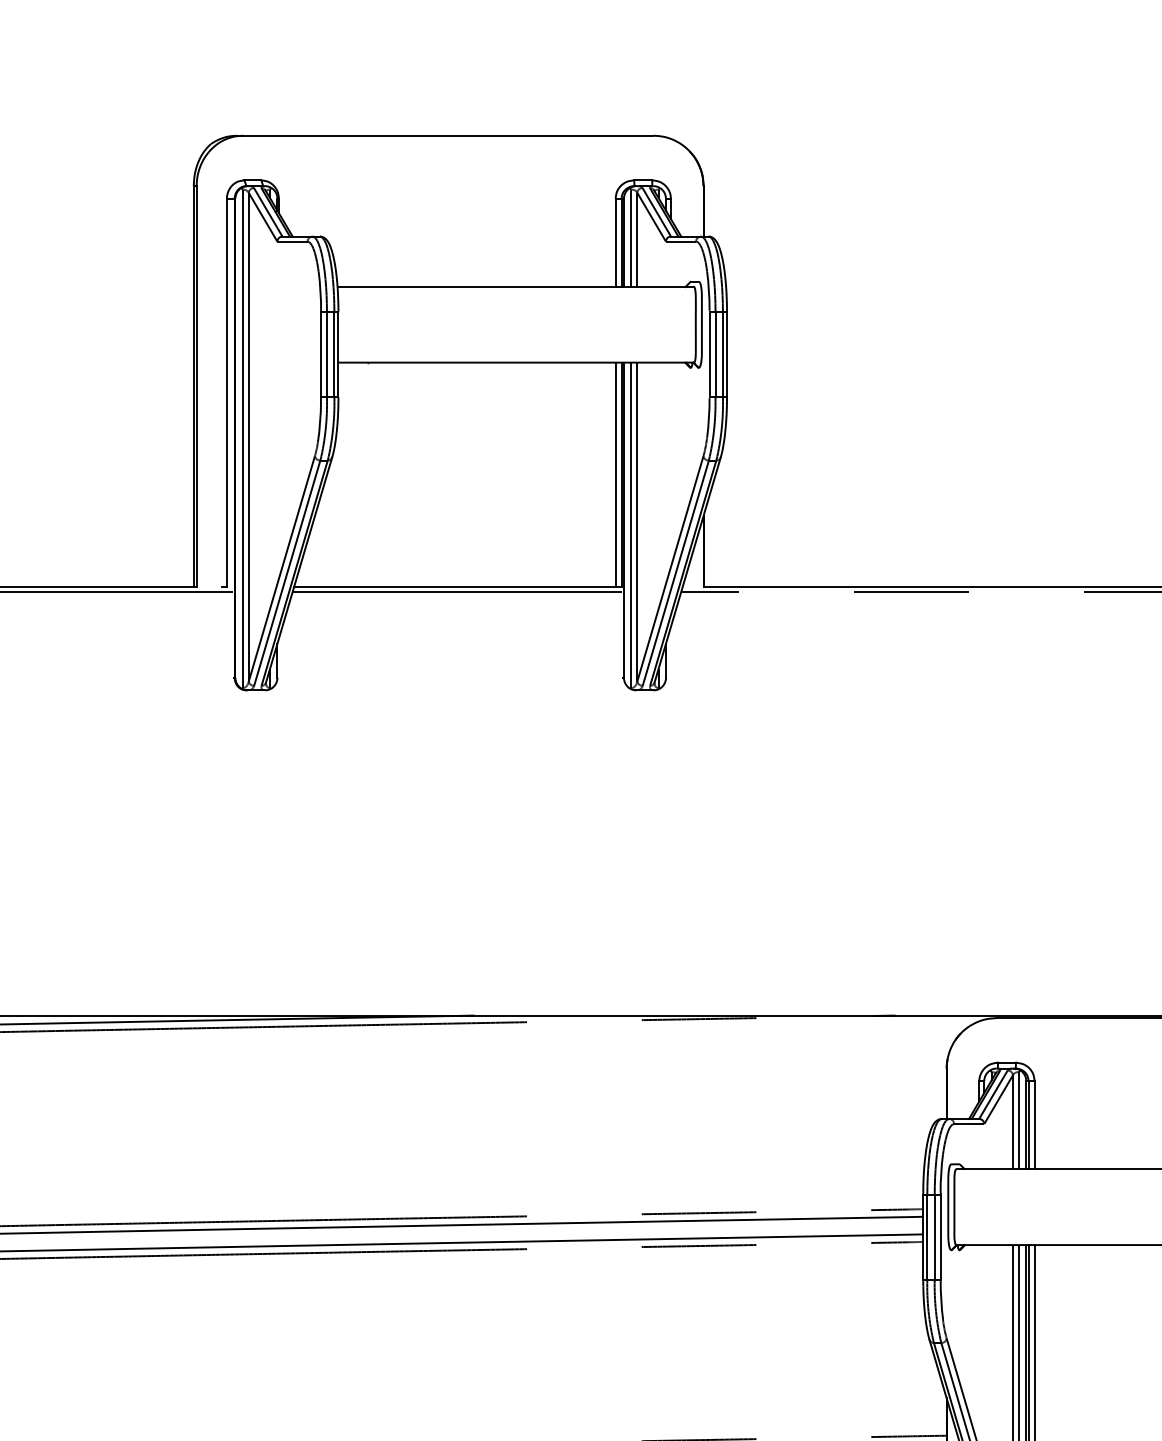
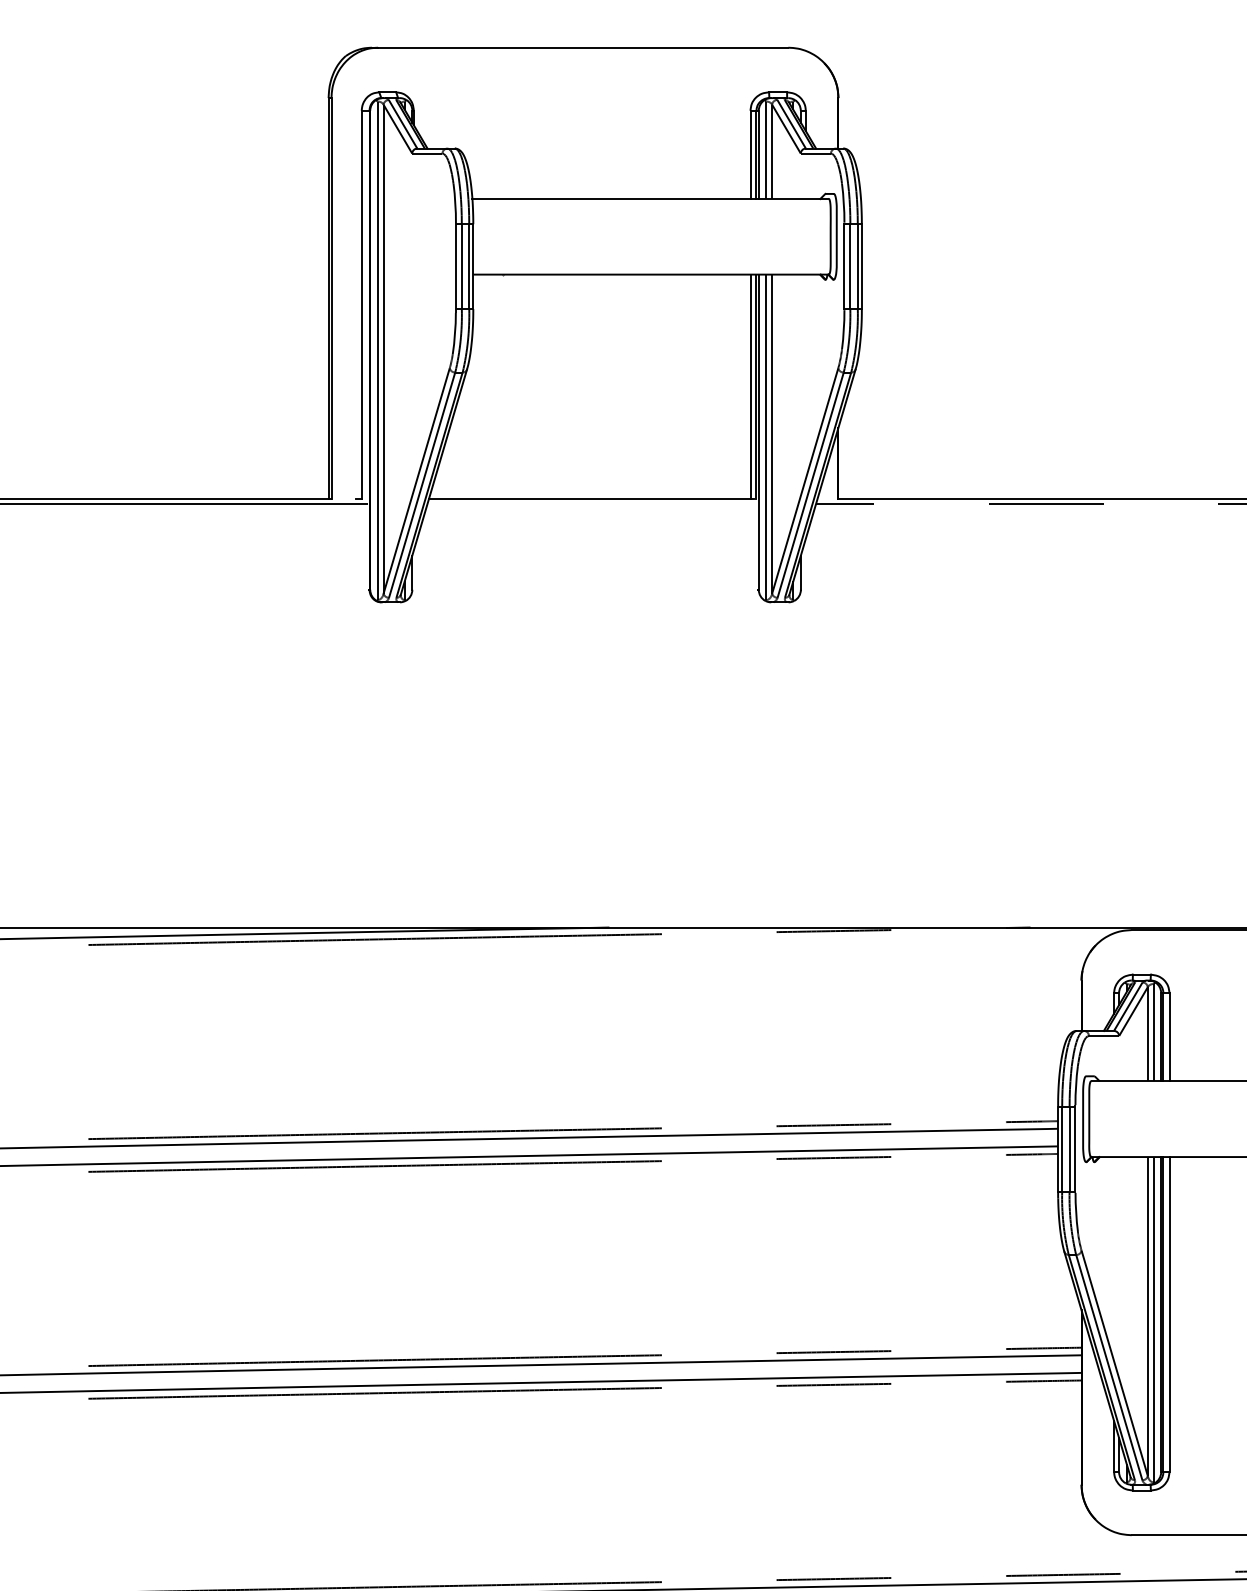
line: (457, 592) -> (592, 504), removed

